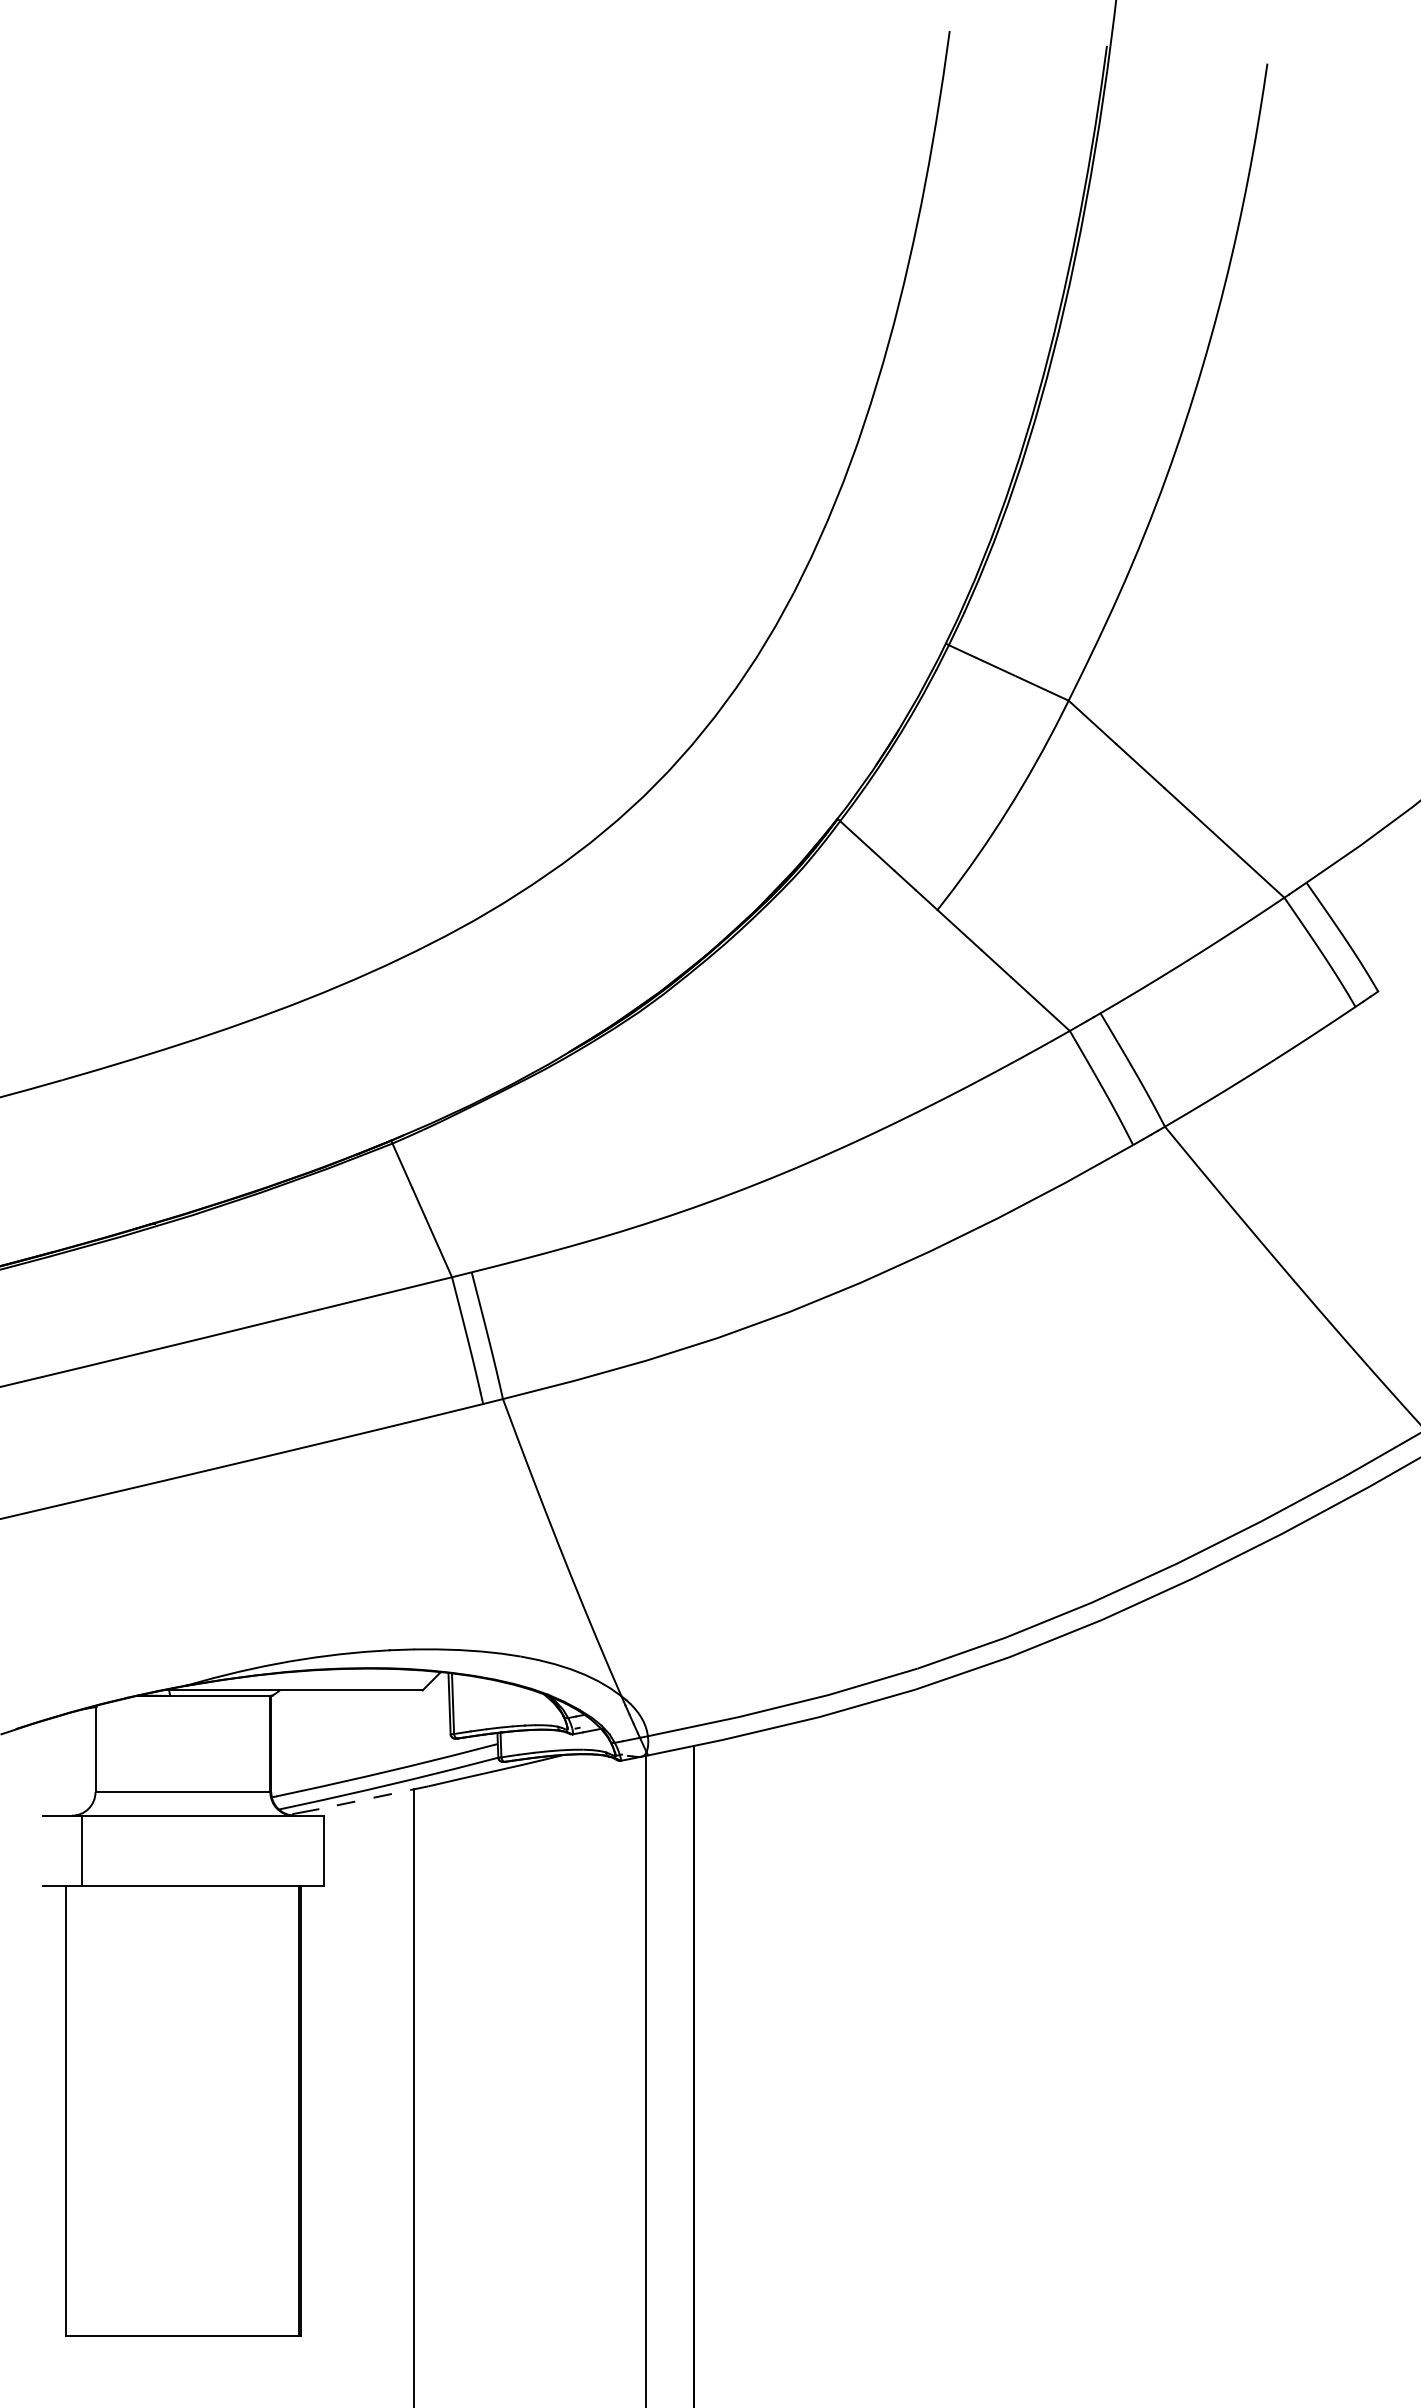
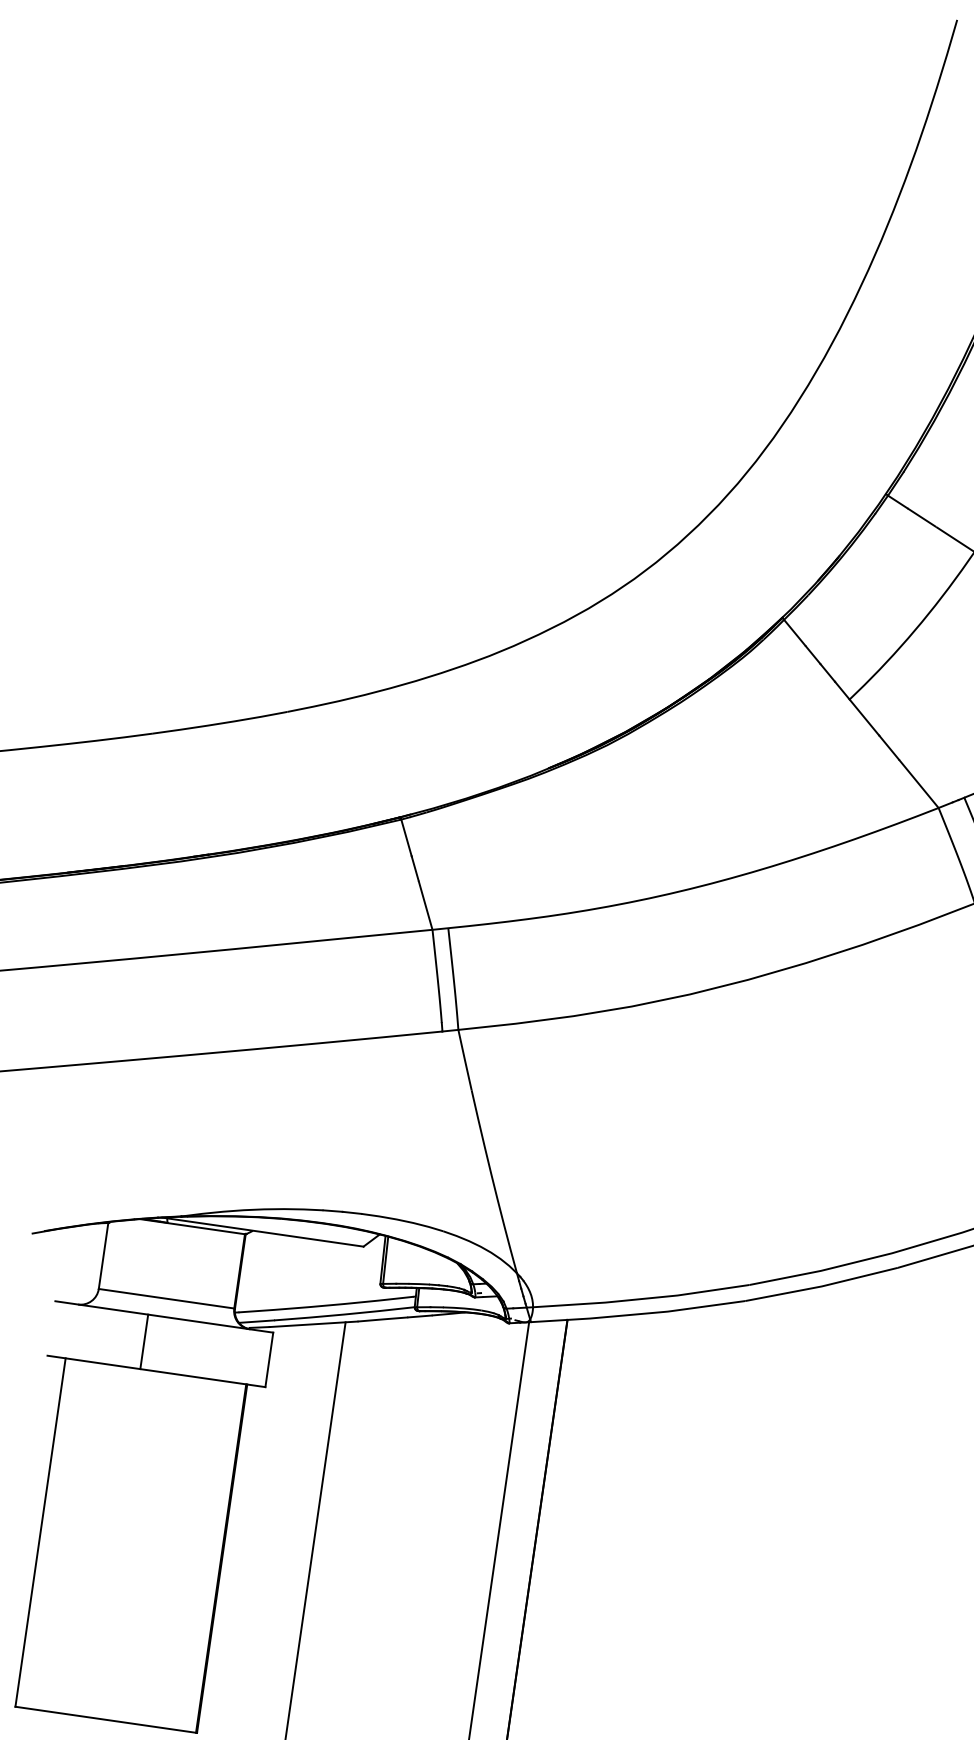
line: (373, 1797) -> (313, 1324), dashed -> solid
line: (81, 1850) -> (144, 1341), moved

